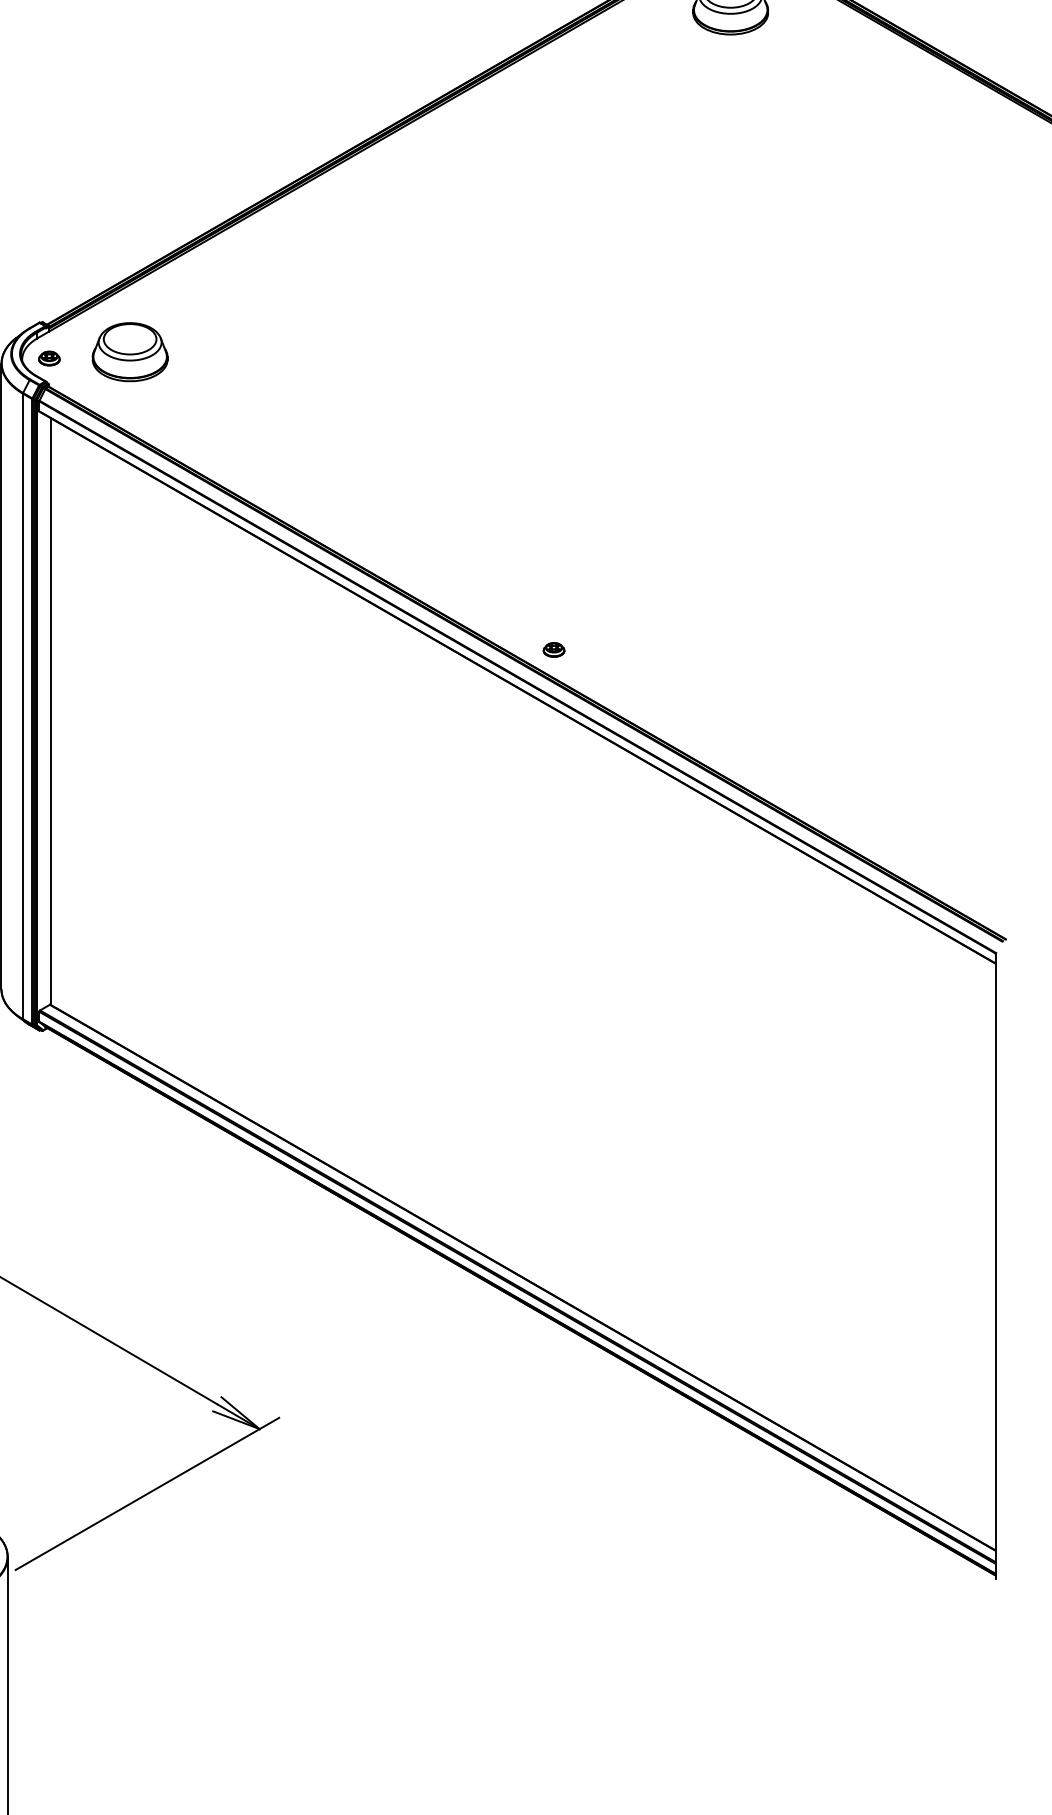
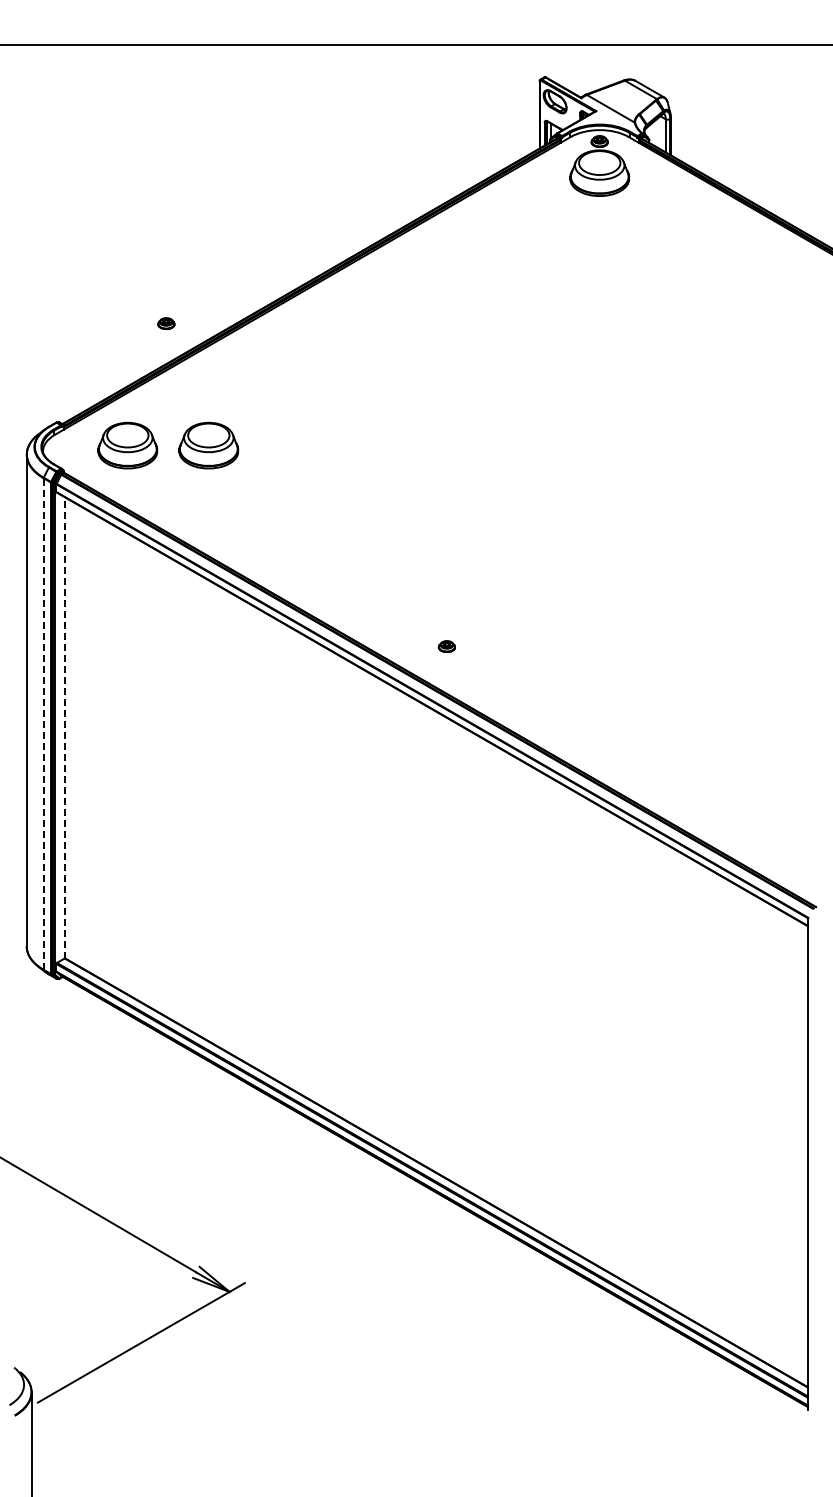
part: (232, 351) -> (208, 445), added
part: (49, 358) -> (166, 323), moved
part: (553, 649) -> (446, 646), moved
line: (22, 707) -> (43, 724), solid -> dashed
line: (50, 712) -> (65, 728), solid -> dashed

